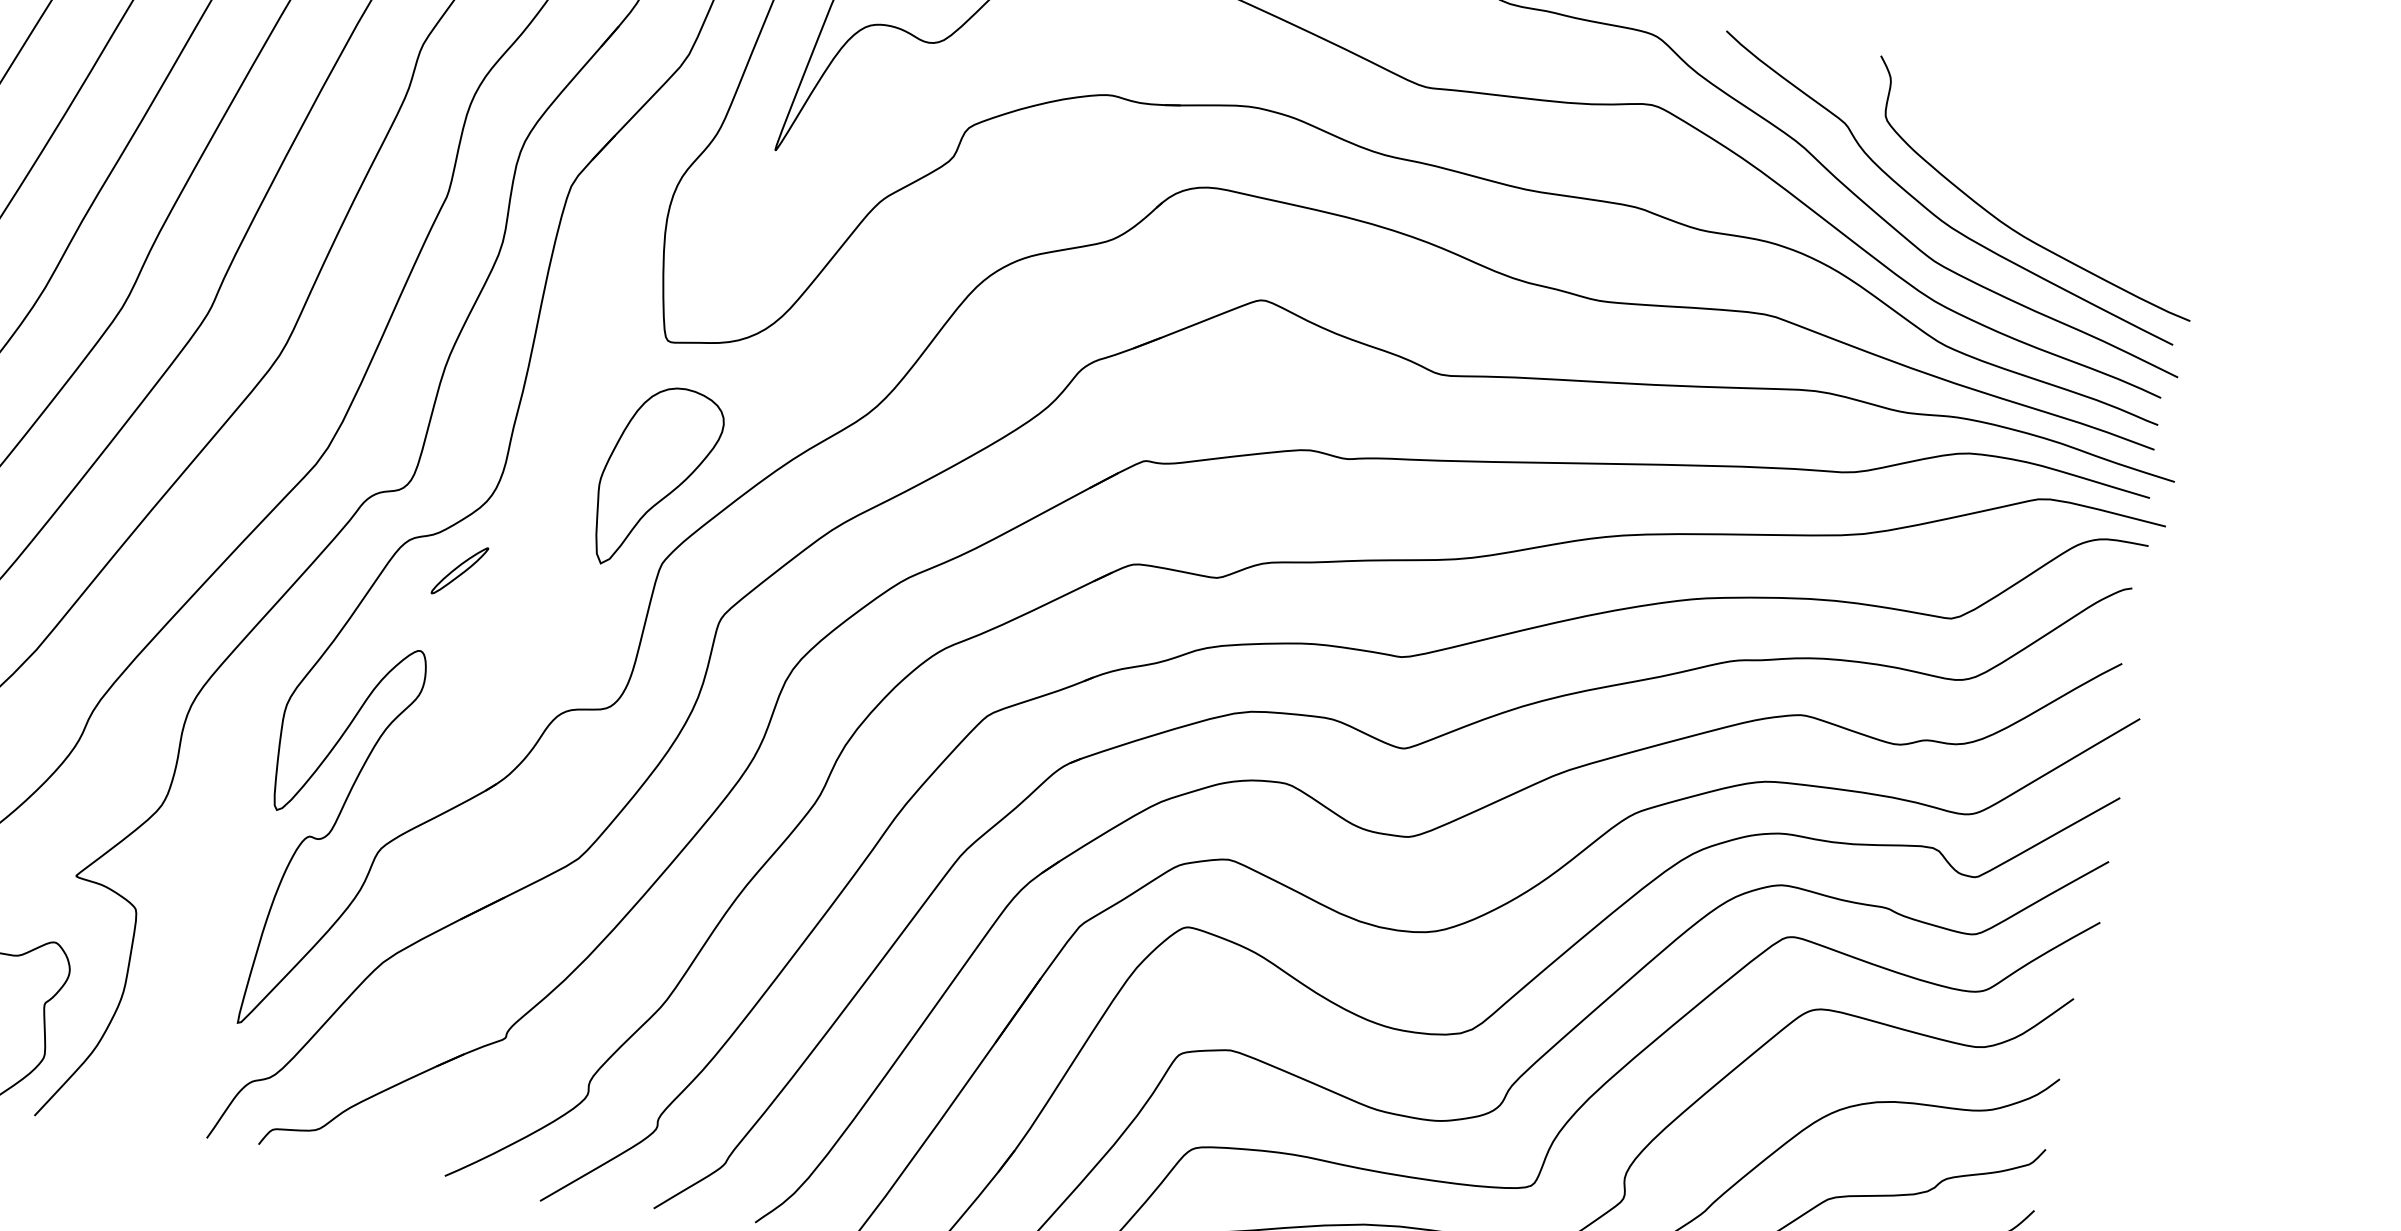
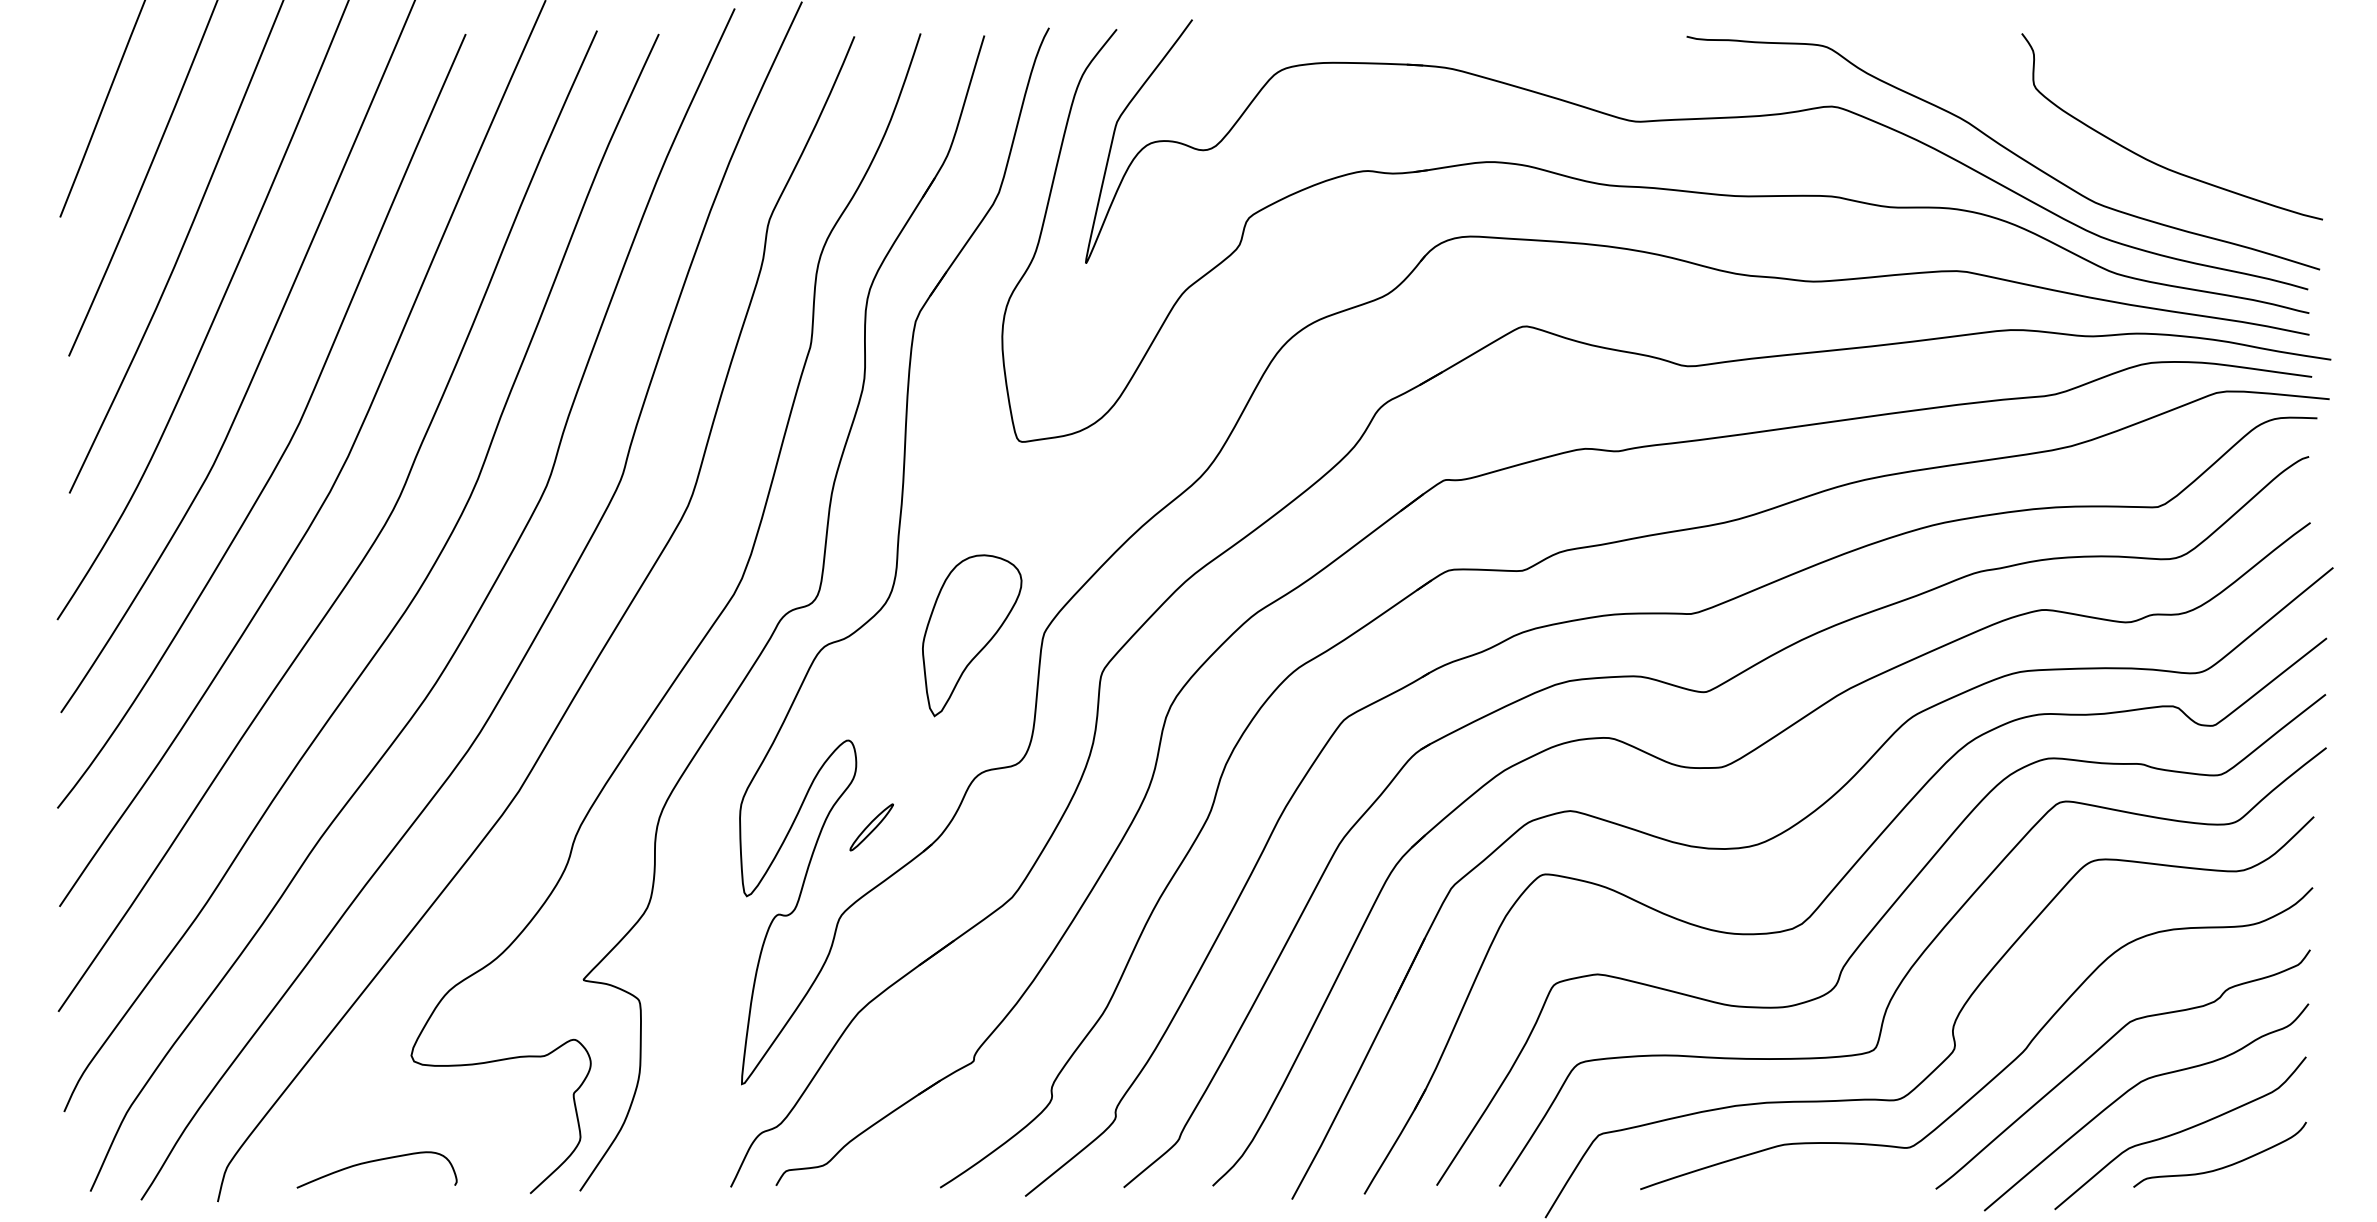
curve: (1930, 210) -> (2085, 159), removed
part: (658, 478) -> (972, 635), moved
part: (459, 570) -> (871, 827), moved

